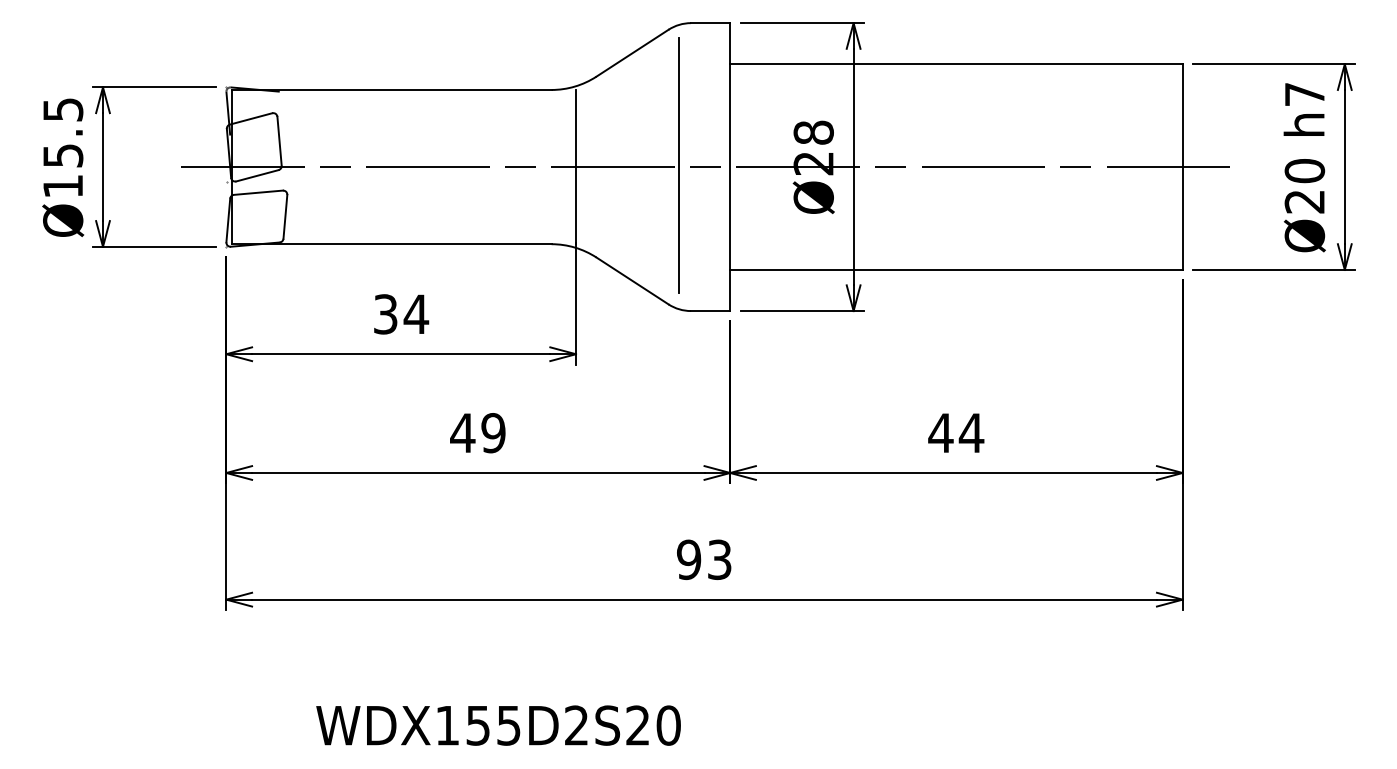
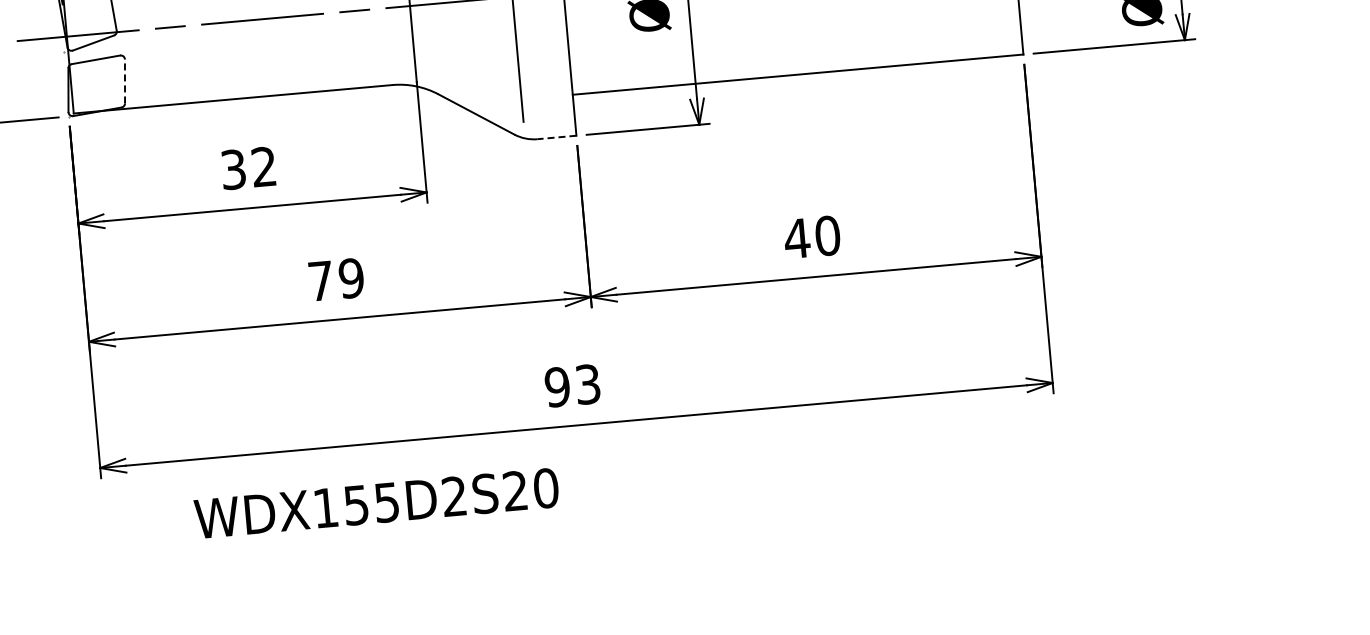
line: (285, 216) -> (125, 81), solid -> dashed
line: (710, 311) -> (556, 137), solid -> dashed
text: (416, 313) -> (264, 166), 34 -> 32
text: (462, 432) -> (320, 280), 49 -> 79
text: (971, 433) -> (827, 236), 44 -> 40
text: (498, 725) -> (376, 503), moved

